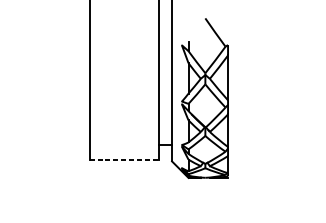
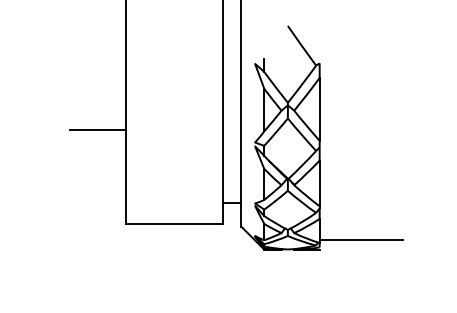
line: (69, 92) -> (97, 129), added
line: (124, 160) -> (174, 224), dashed -> solid
line: (257, 171) -> (360, 240), added

